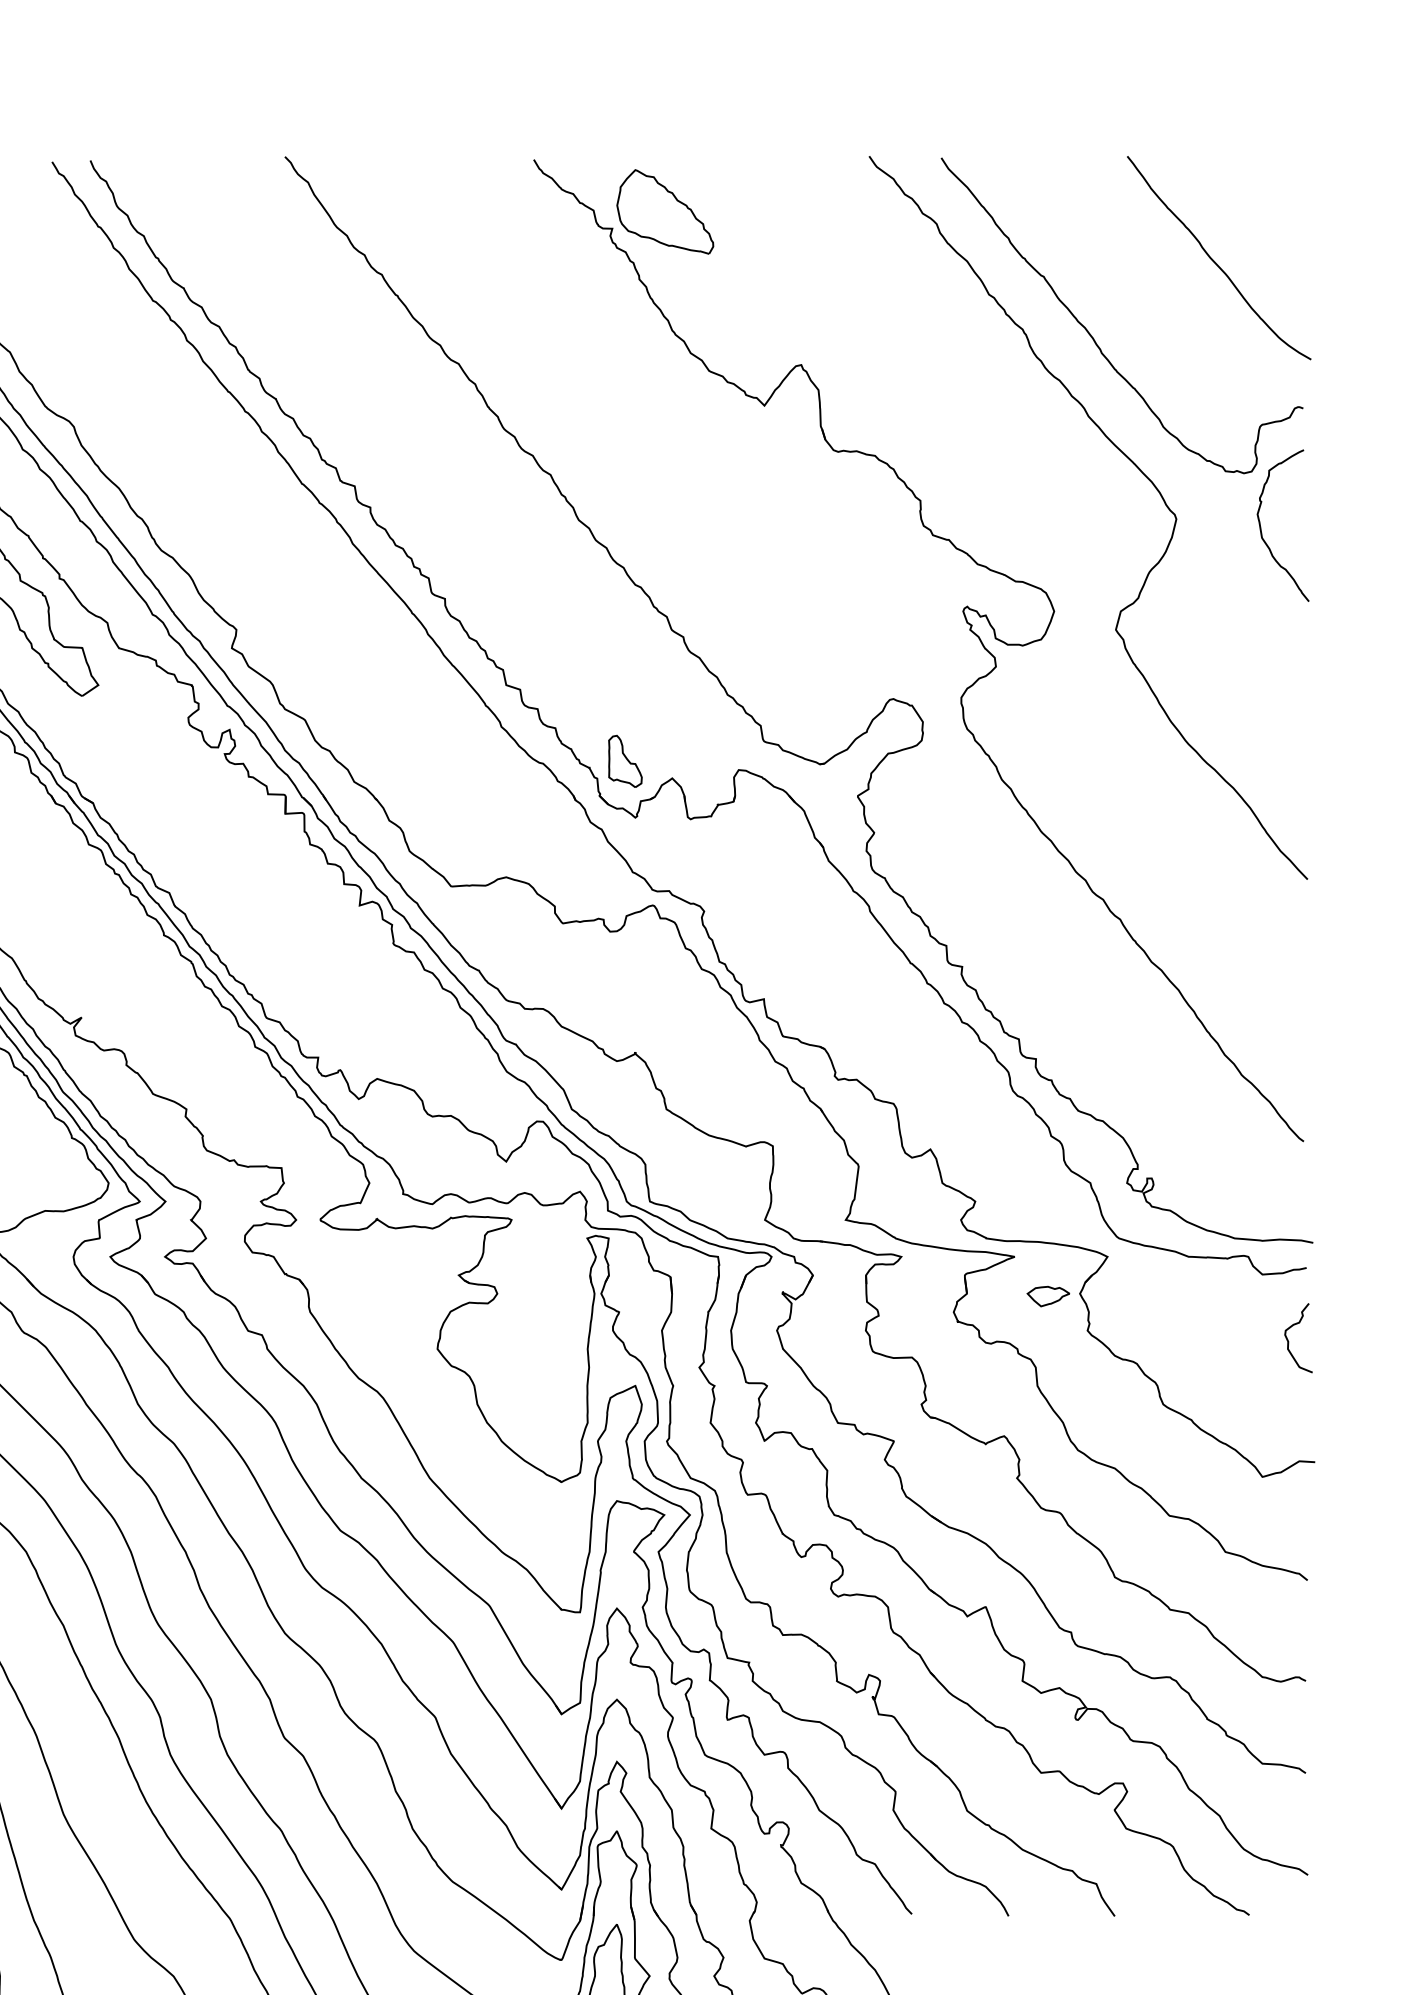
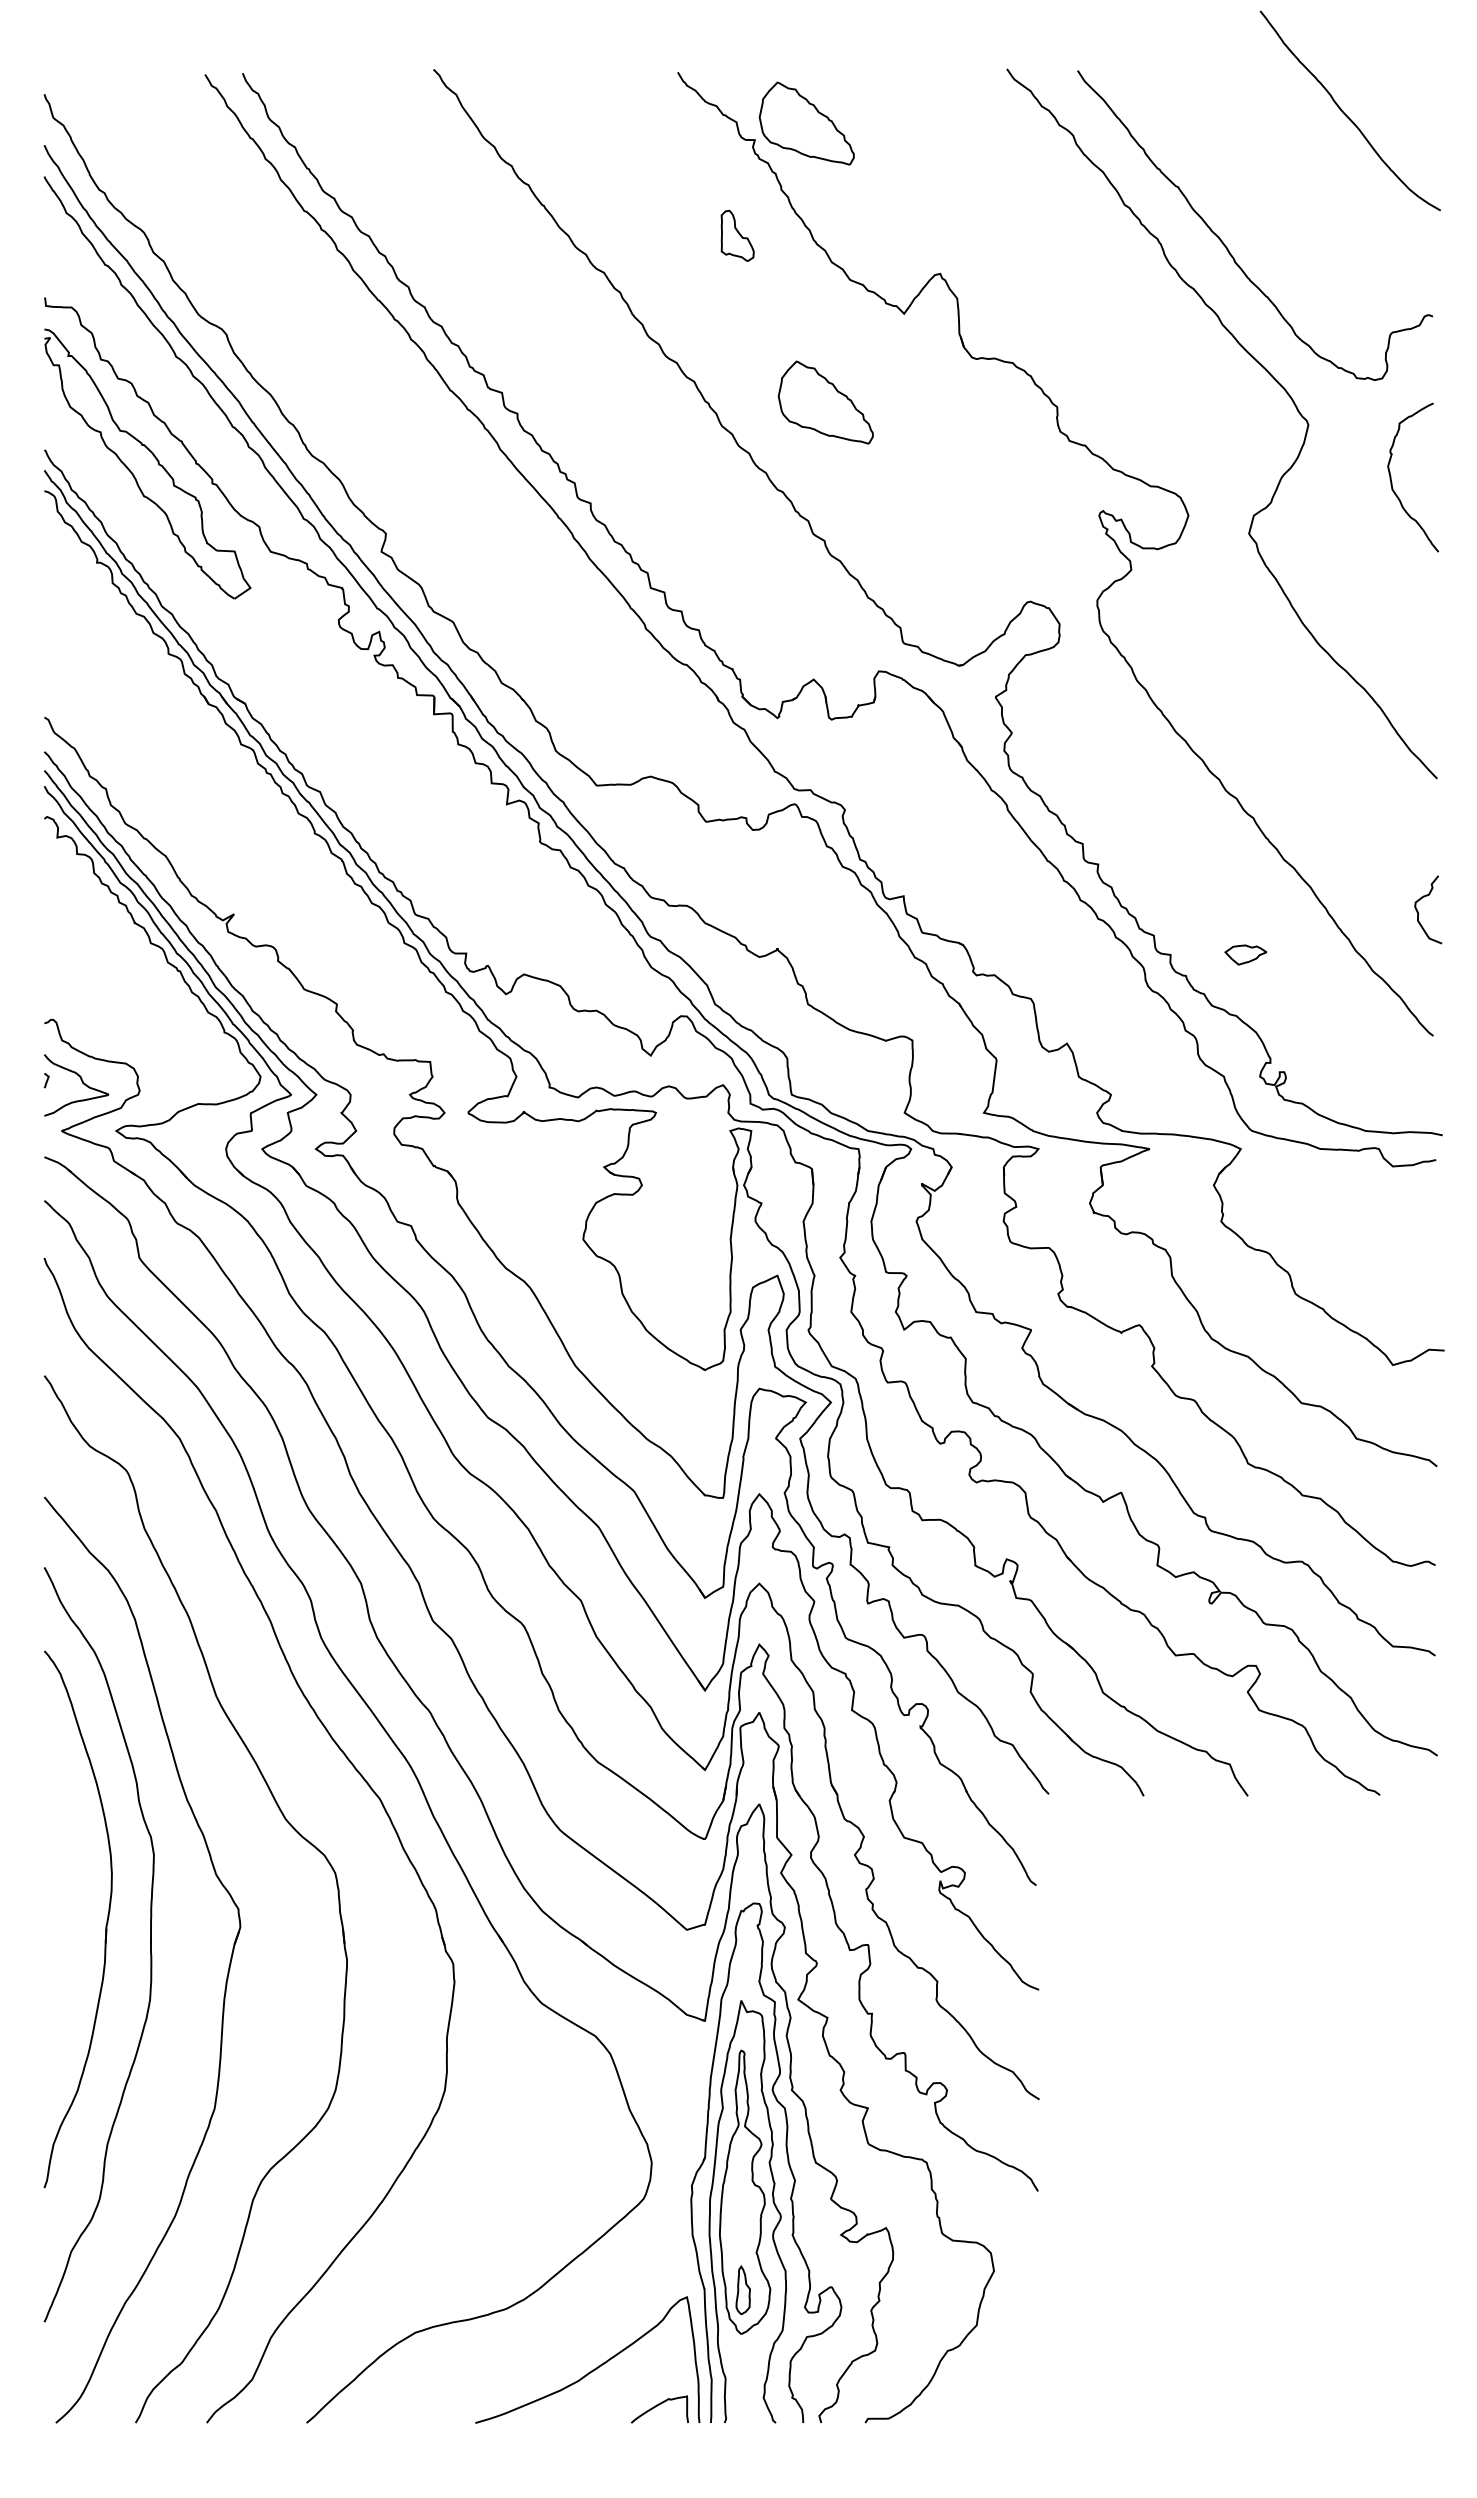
curve: (1214, 260) -> (1345, 113), moved
part: (684, 496) -> (825, 402), added
curve: (1262, 530) -> (1392, 482), moved
part: (625, 761) -> (737, 235), moved
part: (1048, 1296) -> (1245, 954), moved
curve: (1289, 1341) -> (1419, 913), moved

